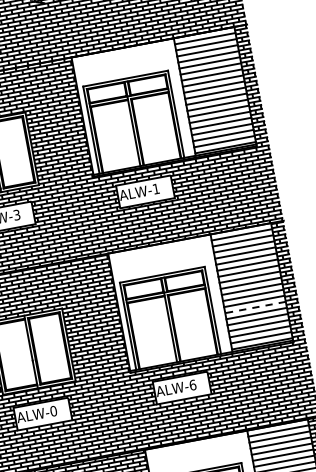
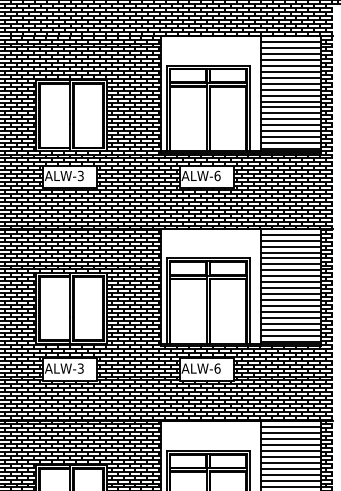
text: (156, 188) -> (217, 175), ALW-1 -> ALW-6
line: (255, 308) -> (290, 306), dashed -> solid
text: (53, 411) -> (80, 368), ALW-0 -> ALW-3

